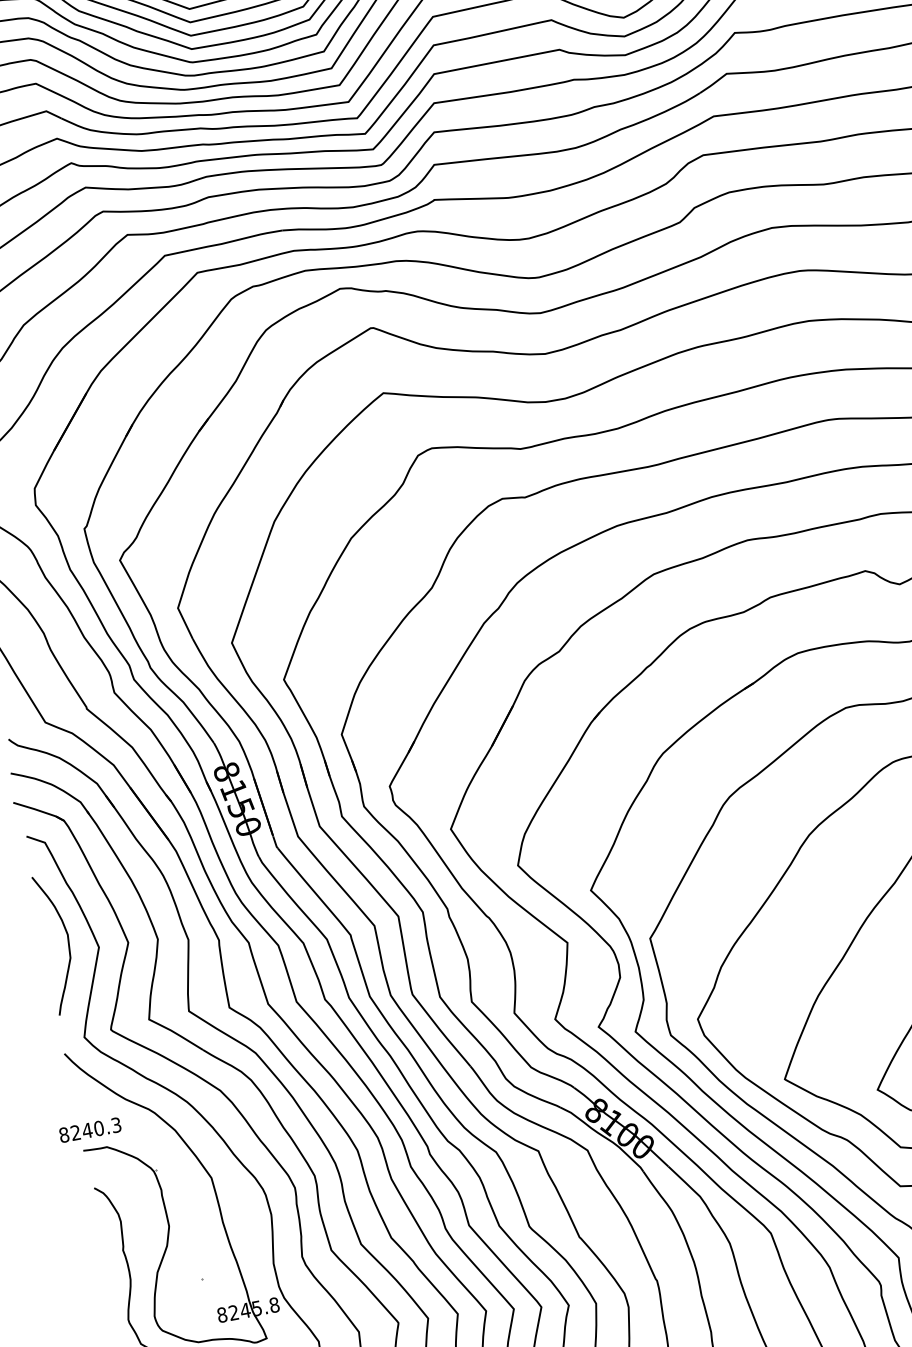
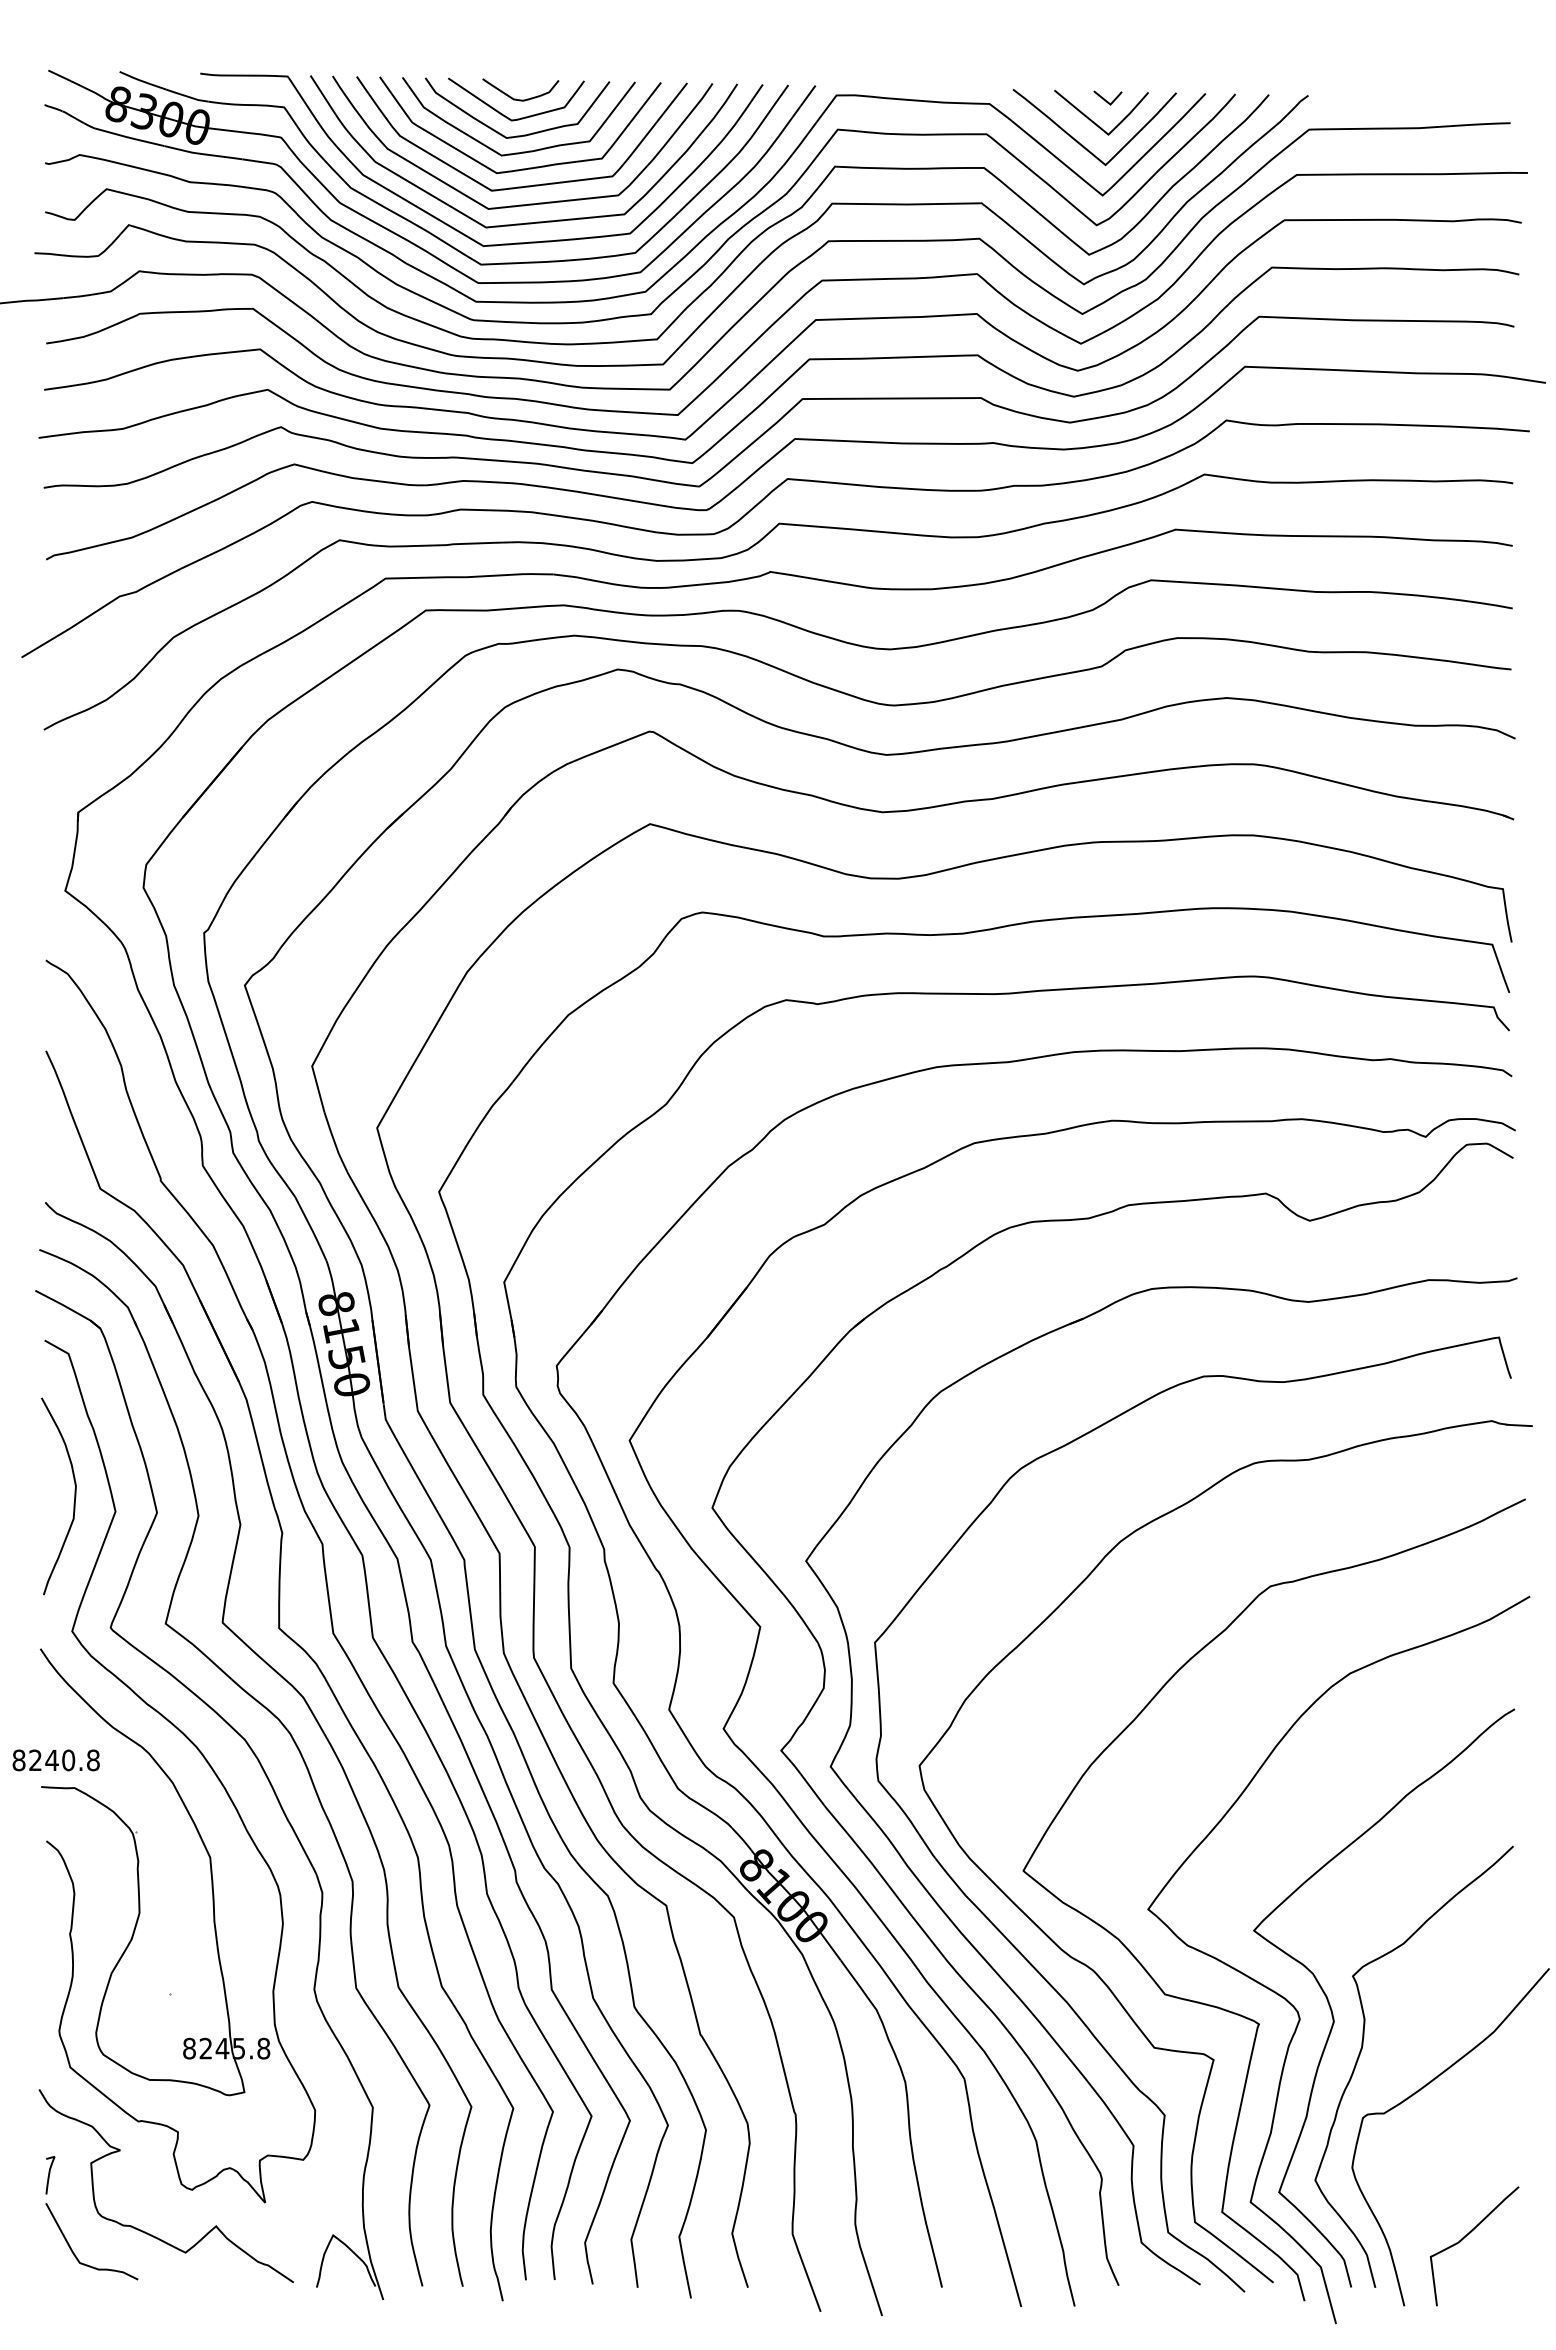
text: (116, 1125) -> (93, 1760), 8240.3 -> 8240.8

